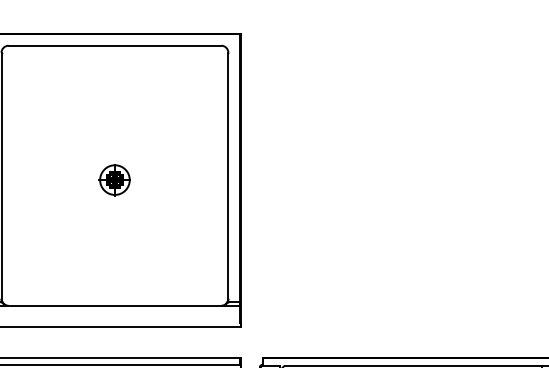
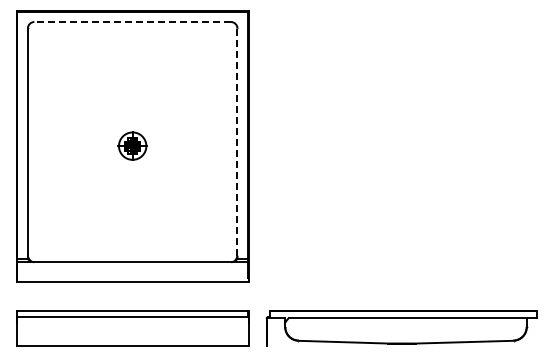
line: (114, 46) -> (132, 22), solid -> dashed
line: (228, 176) -> (237, 142), solid -> dashed

